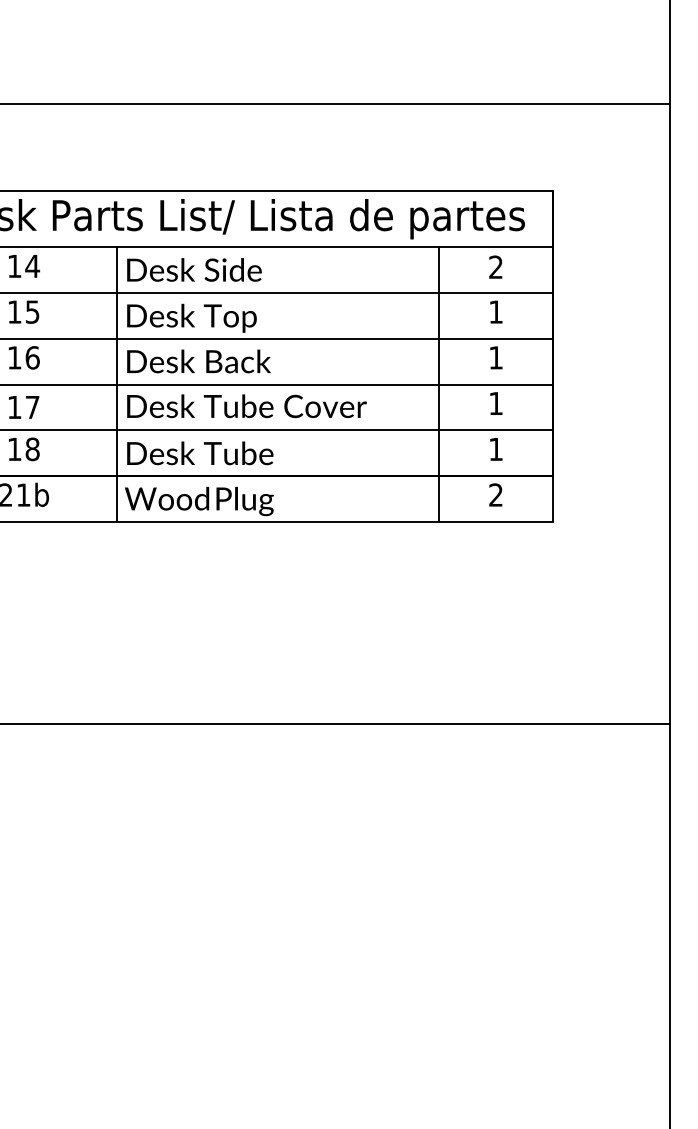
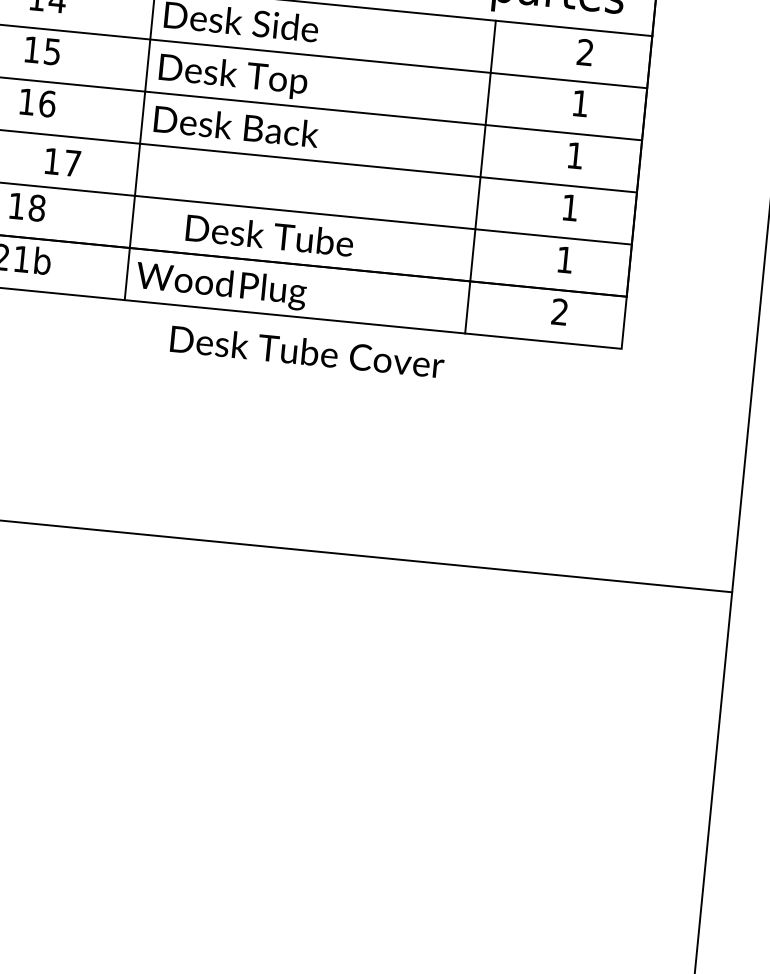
line: (439, 384) -> (480, 177), moved
text: (246, 406) -> (306, 352), moved
text: (24, 407) -> (63, 162), moved
text: (200, 453) -> (270, 235), moved

